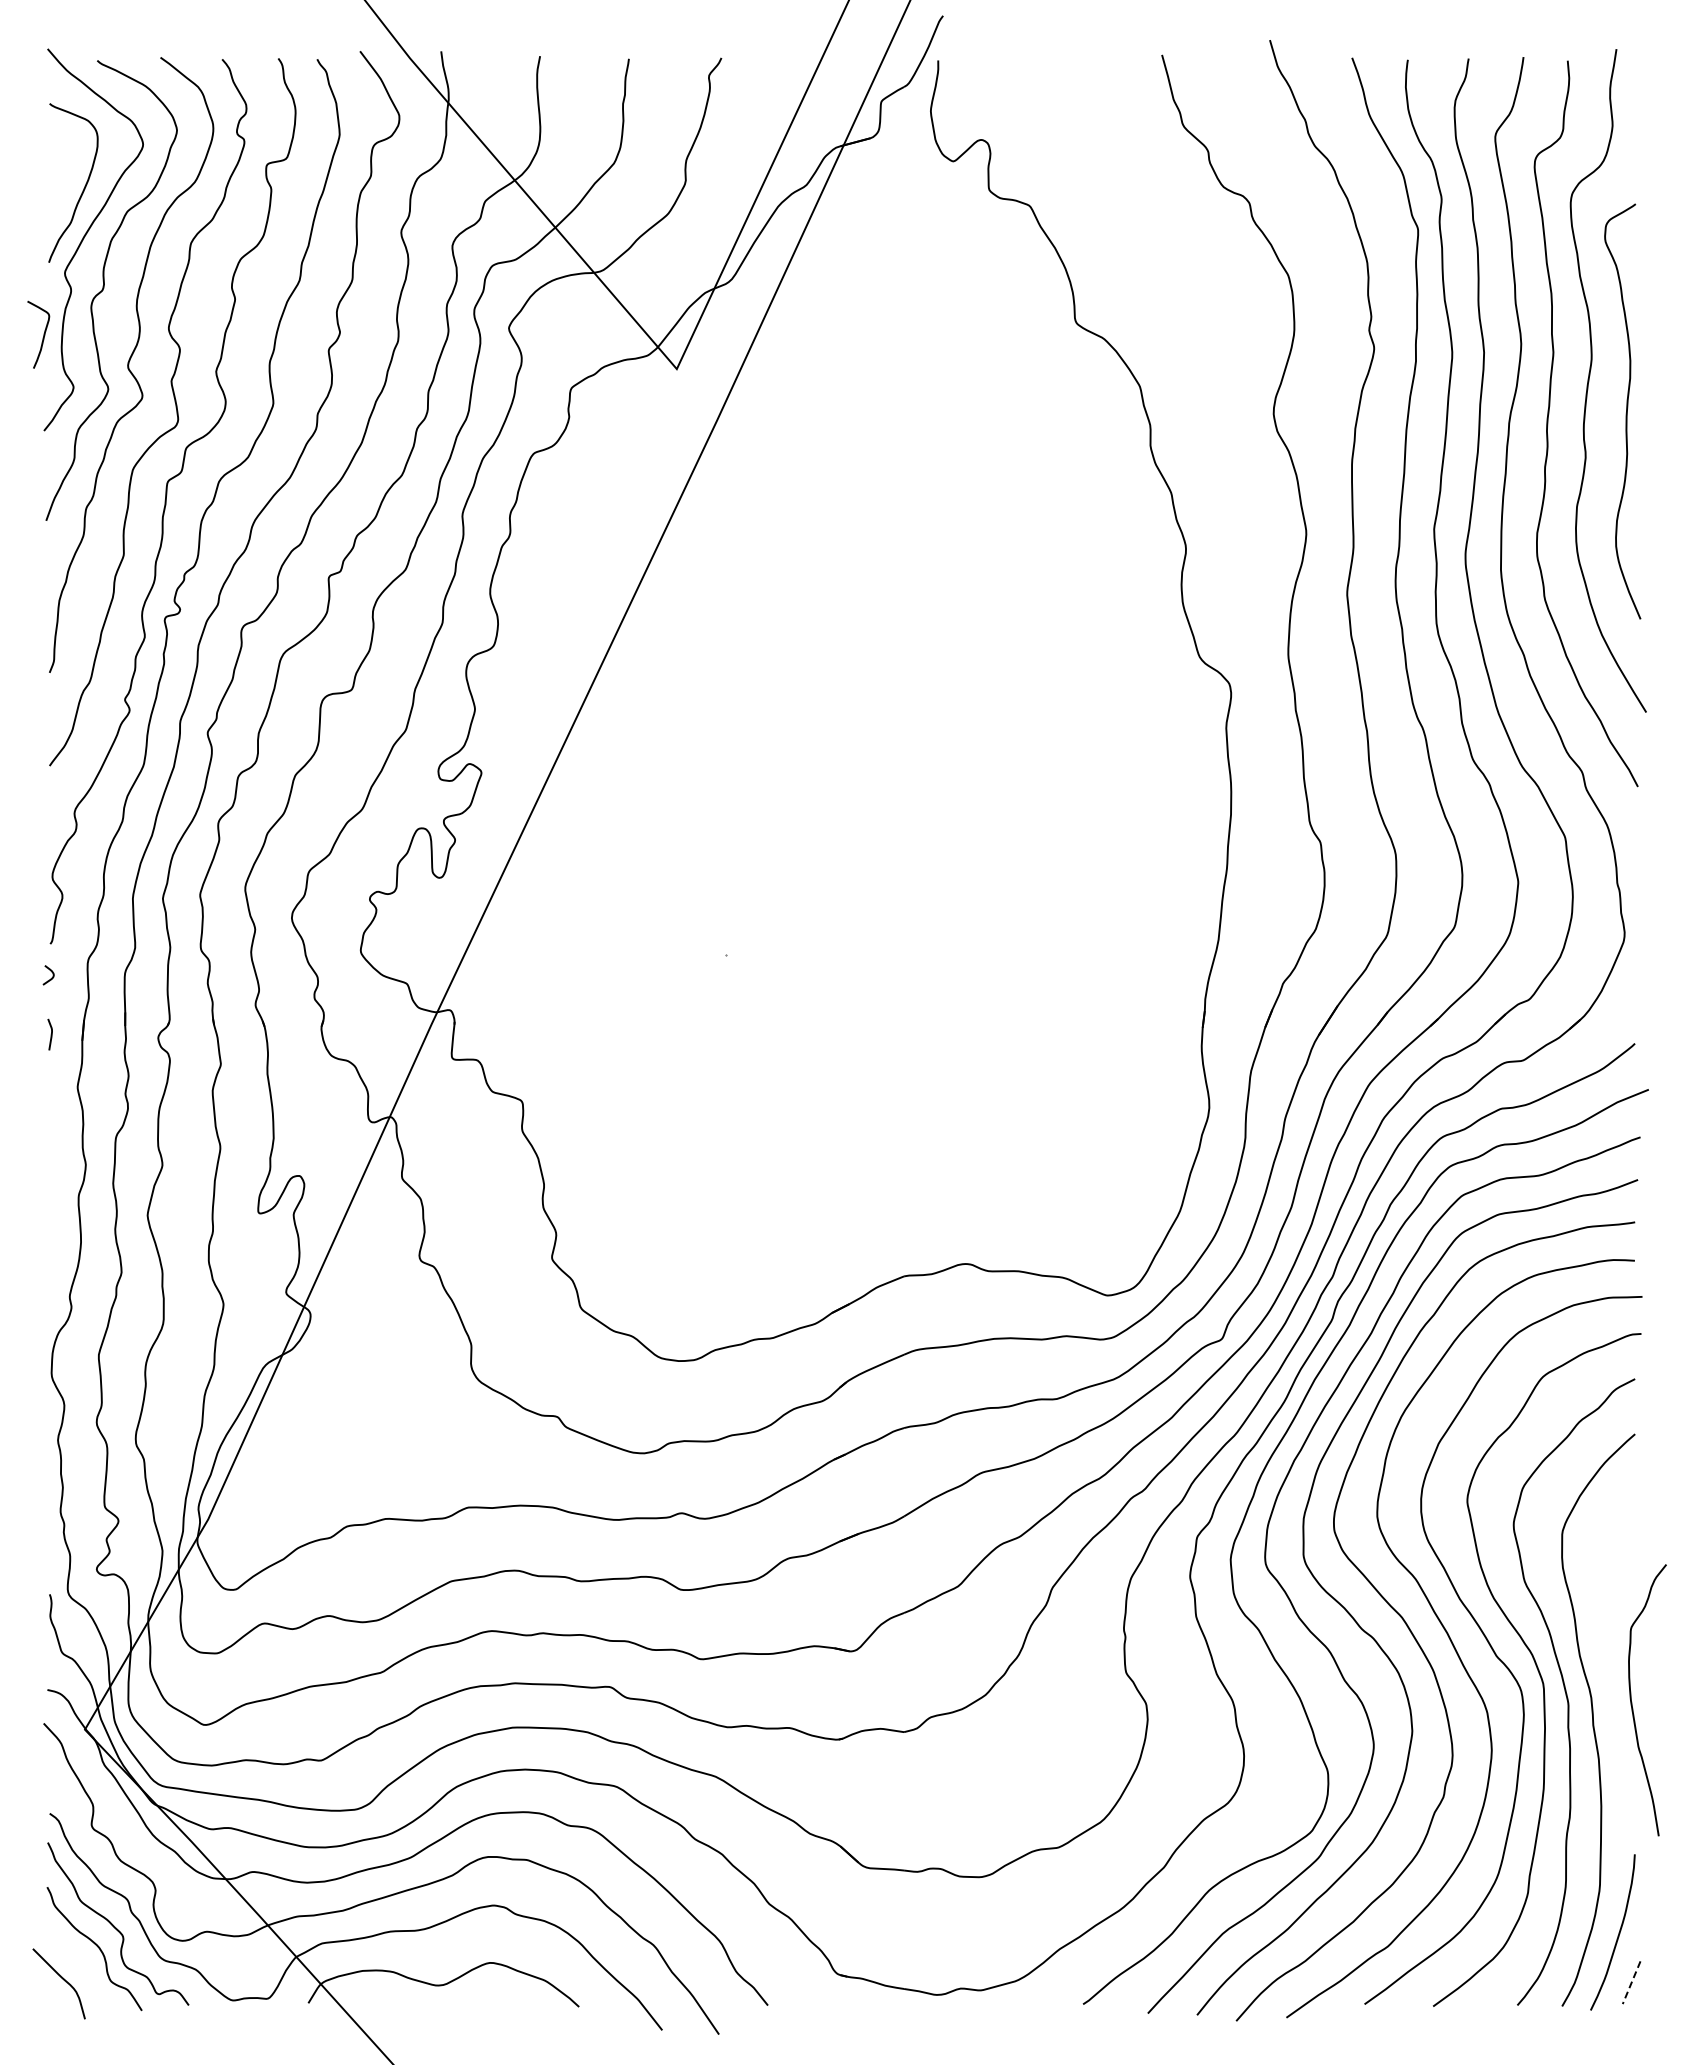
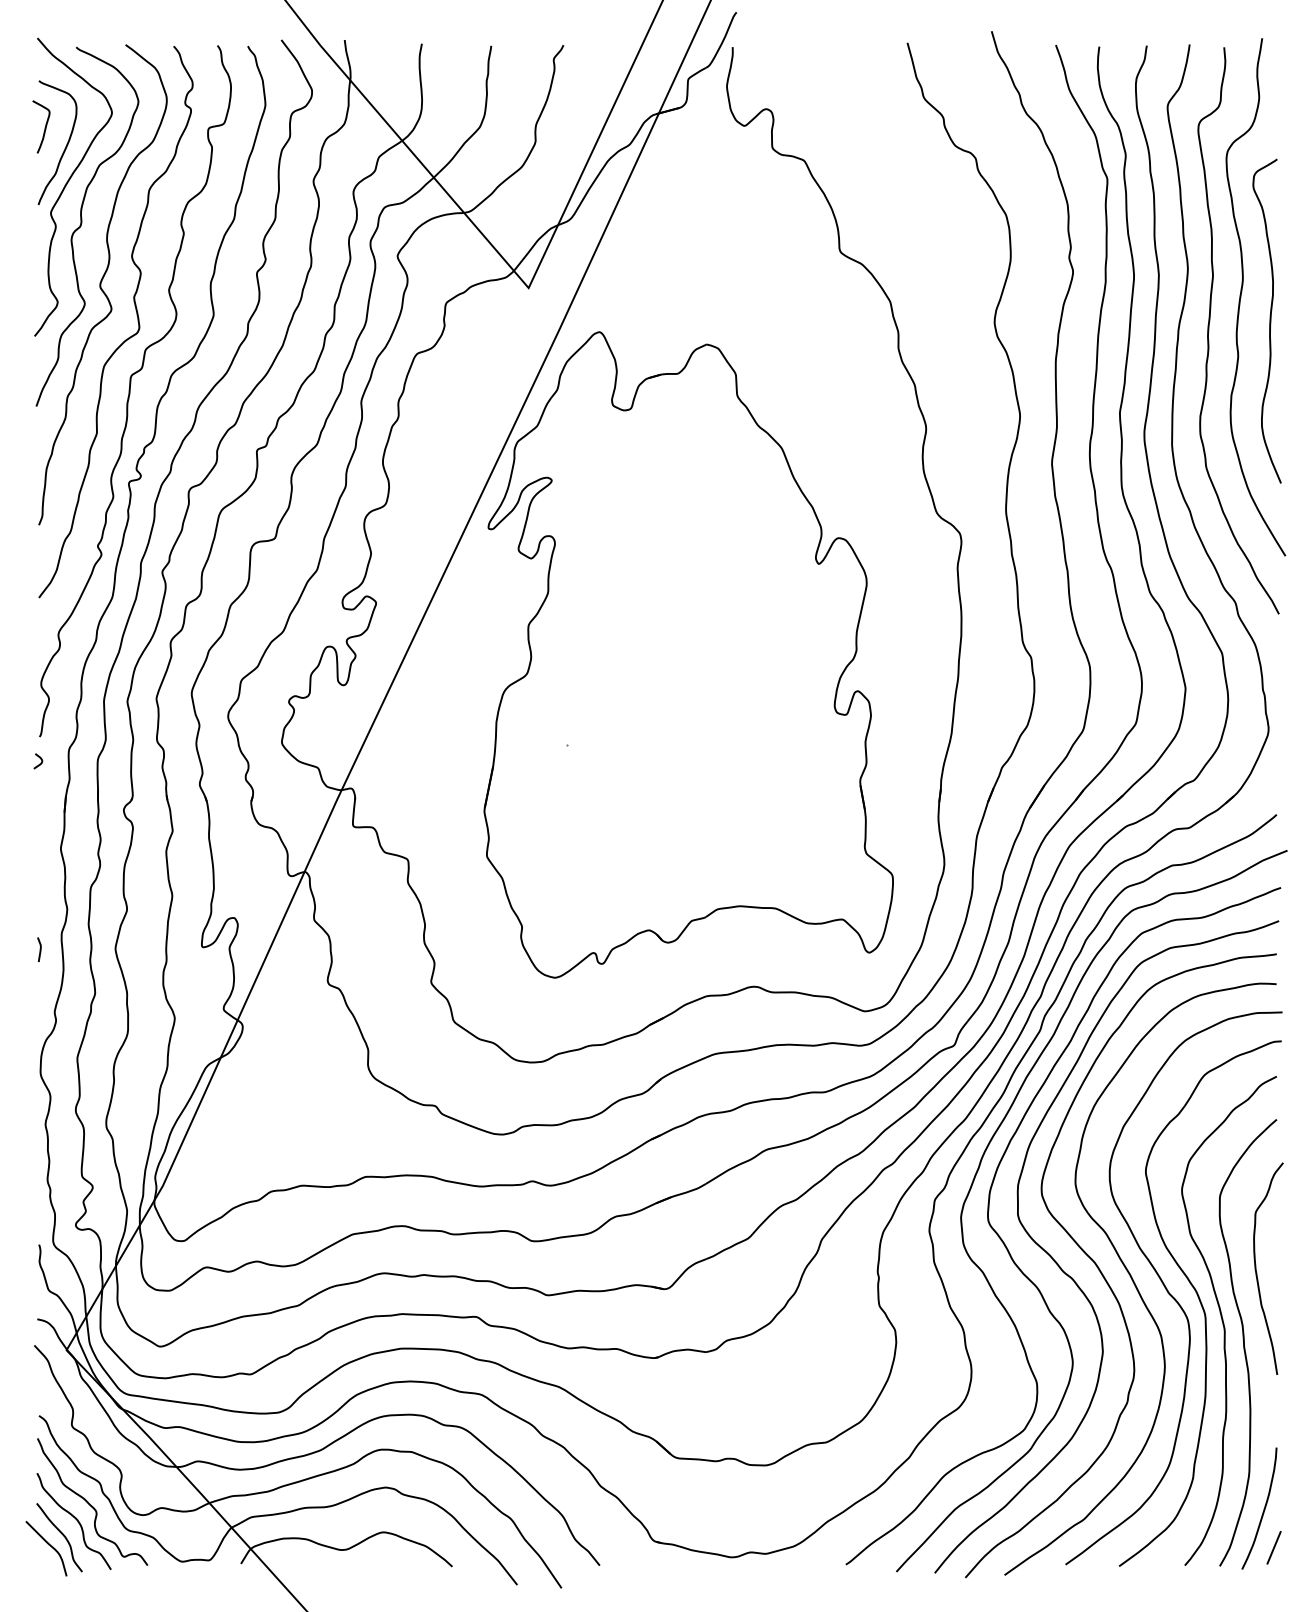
curve: (43, 334) -> (45, 126), moved
part: (881, 838) -> (688, 654), added
curve: (50, 1034) -> (39, 949), moved
curve: (1632, 1702) -> (1256, 1270), moved
curve: (78, 1965) -> (61, 1534), added
line: (1631, 1983) -> (1273, 1548), dashed -> solid

